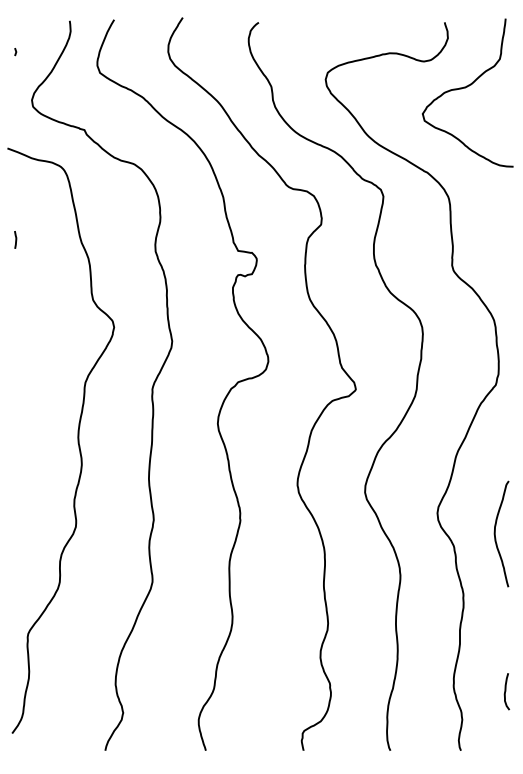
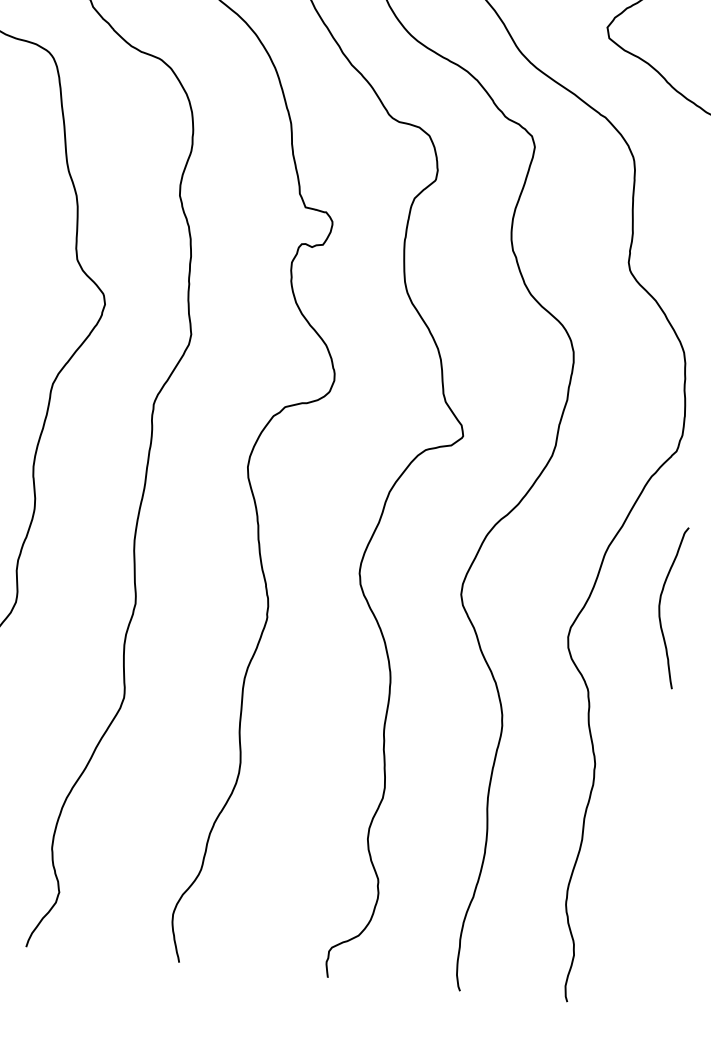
curve: (495, 533) -> (660, 605), moved
curve: (506, 691) -> (645, 918), removed

